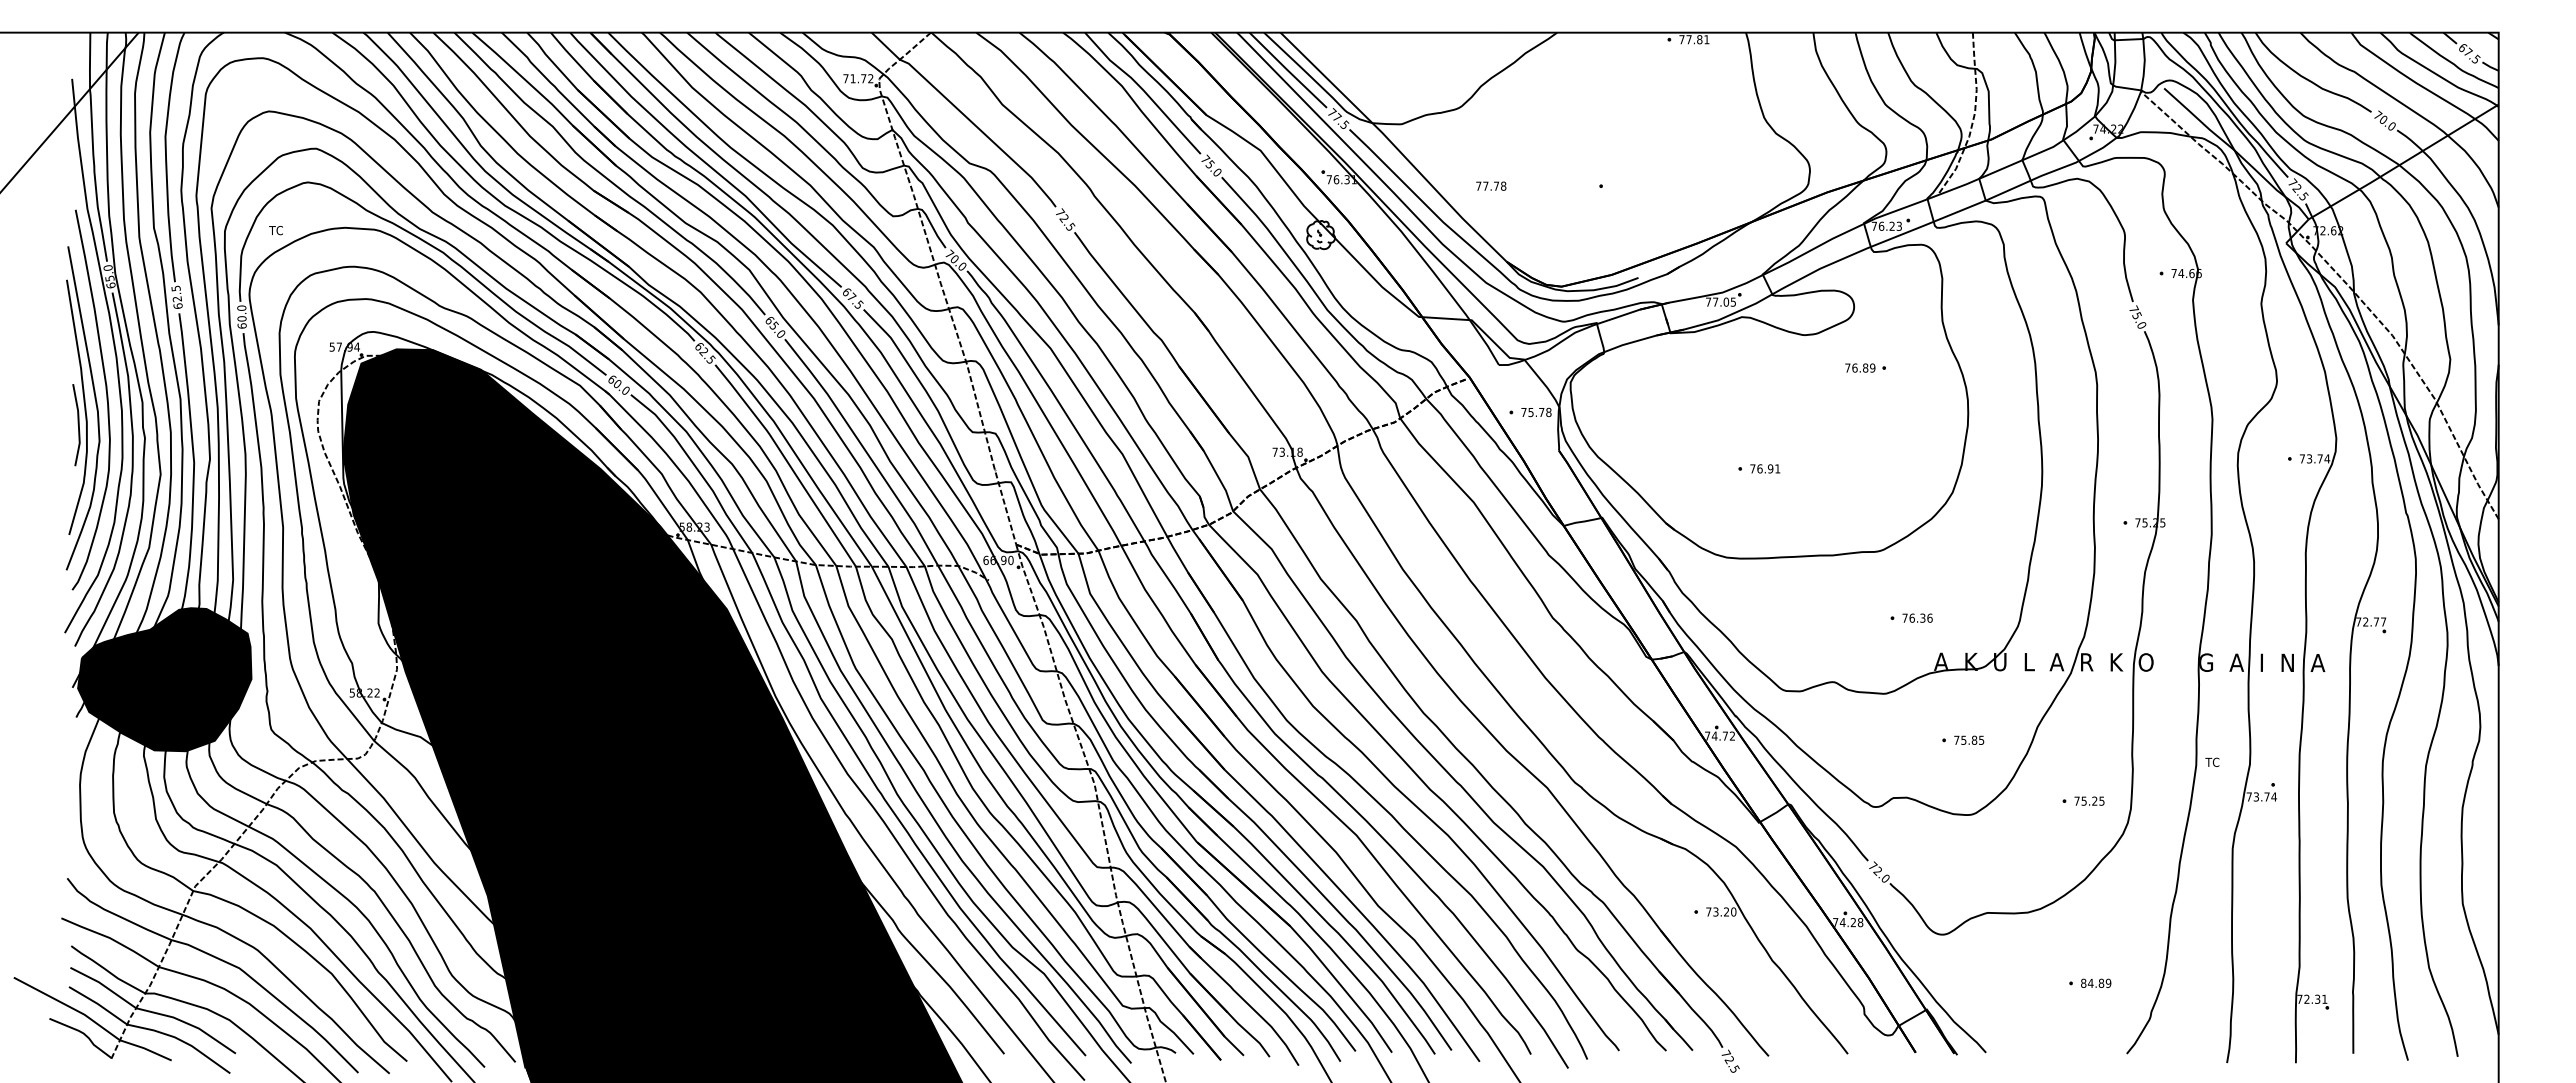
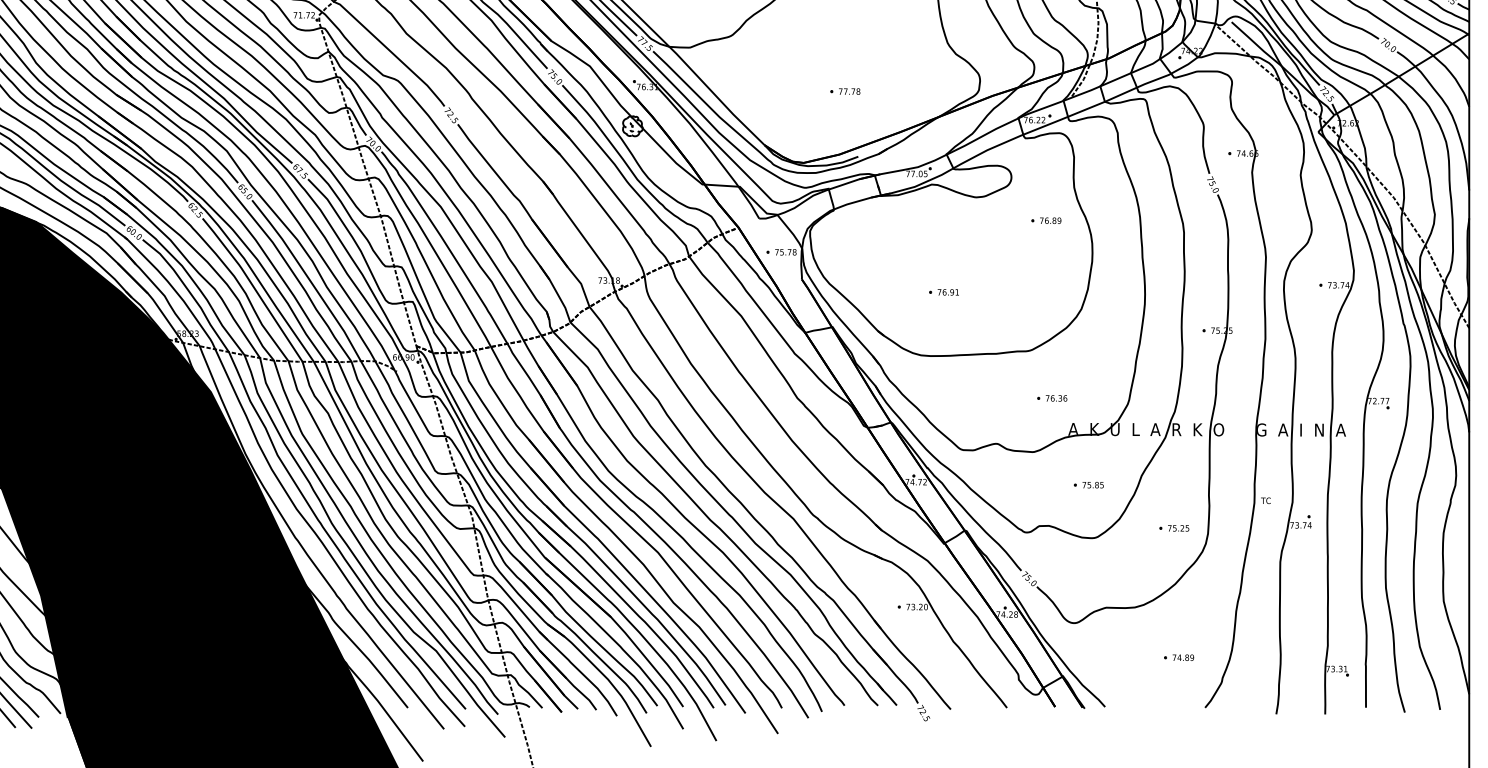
text: (1491, 185) -> (849, 91), moved
text: (1898, 226) -> (1042, 120), 76.23 -> 76.22
text: (1860, 367) -> (1050, 220), moved
text: (1877, 870) -> (1028, 577), 72.0 -> 75.0
text: (2083, 982) -> (1174, 657), 84.89 -> 74.89
text: (2306, 999) -> (1332, 669), 72.31 -> 73.31

